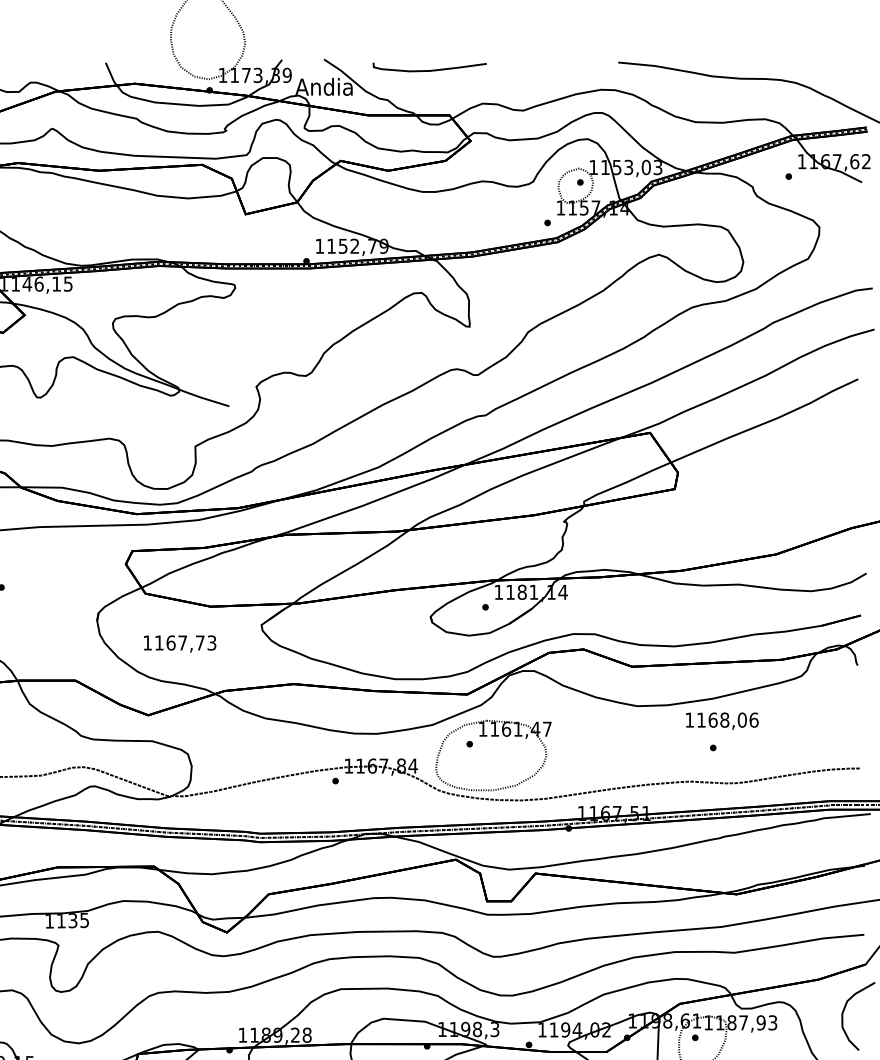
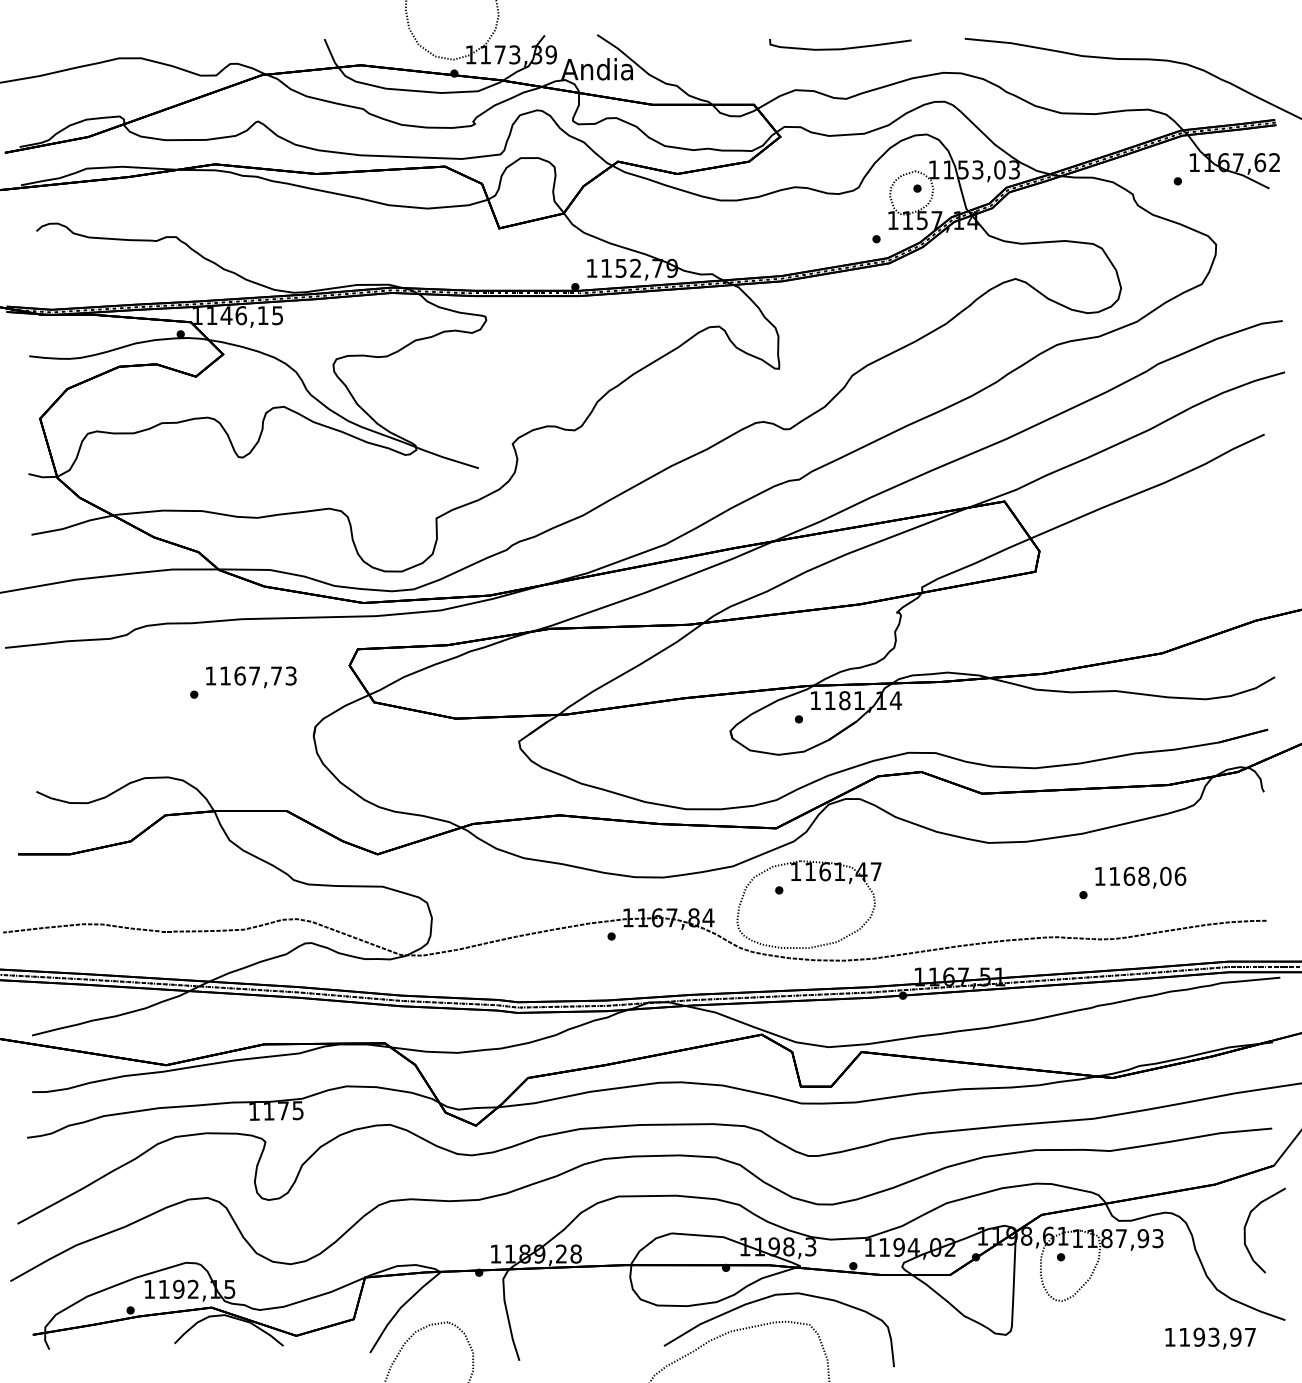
curve: (429, 70) -> (840, 48), moved
text: (180, 644) -> (251, 677), moved
text: (722, 721) -> (1140, 877), moved
text: (72, 920) -> (283, 1110), 1135 -> 1175

